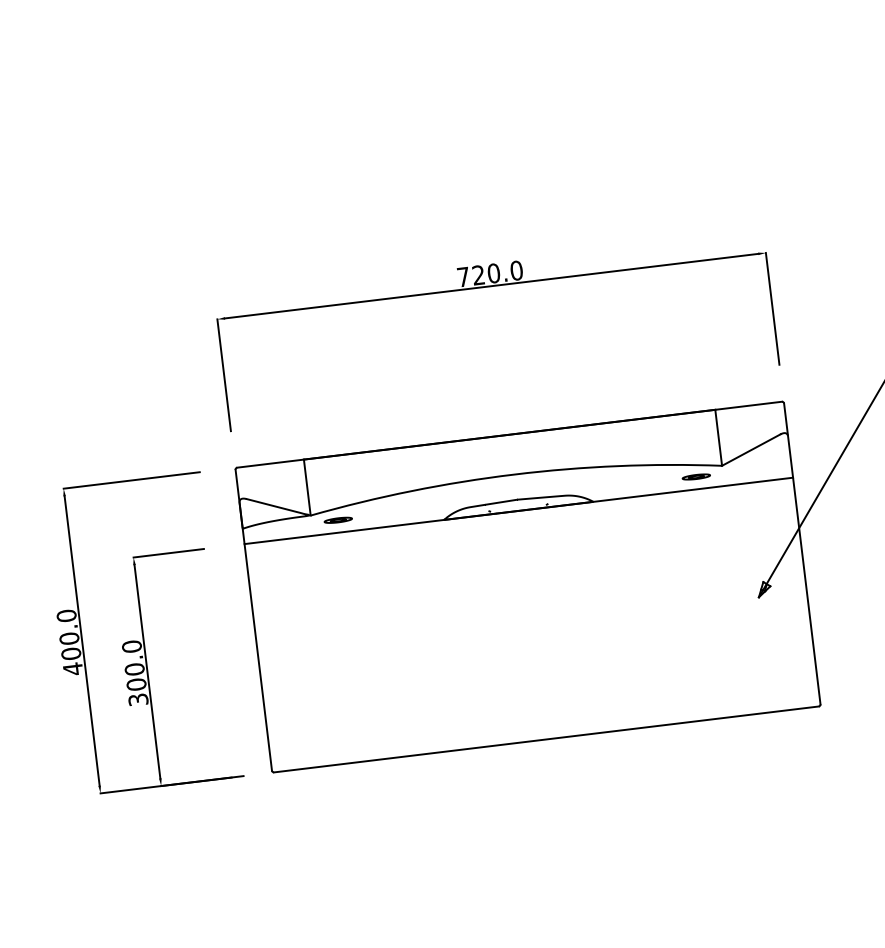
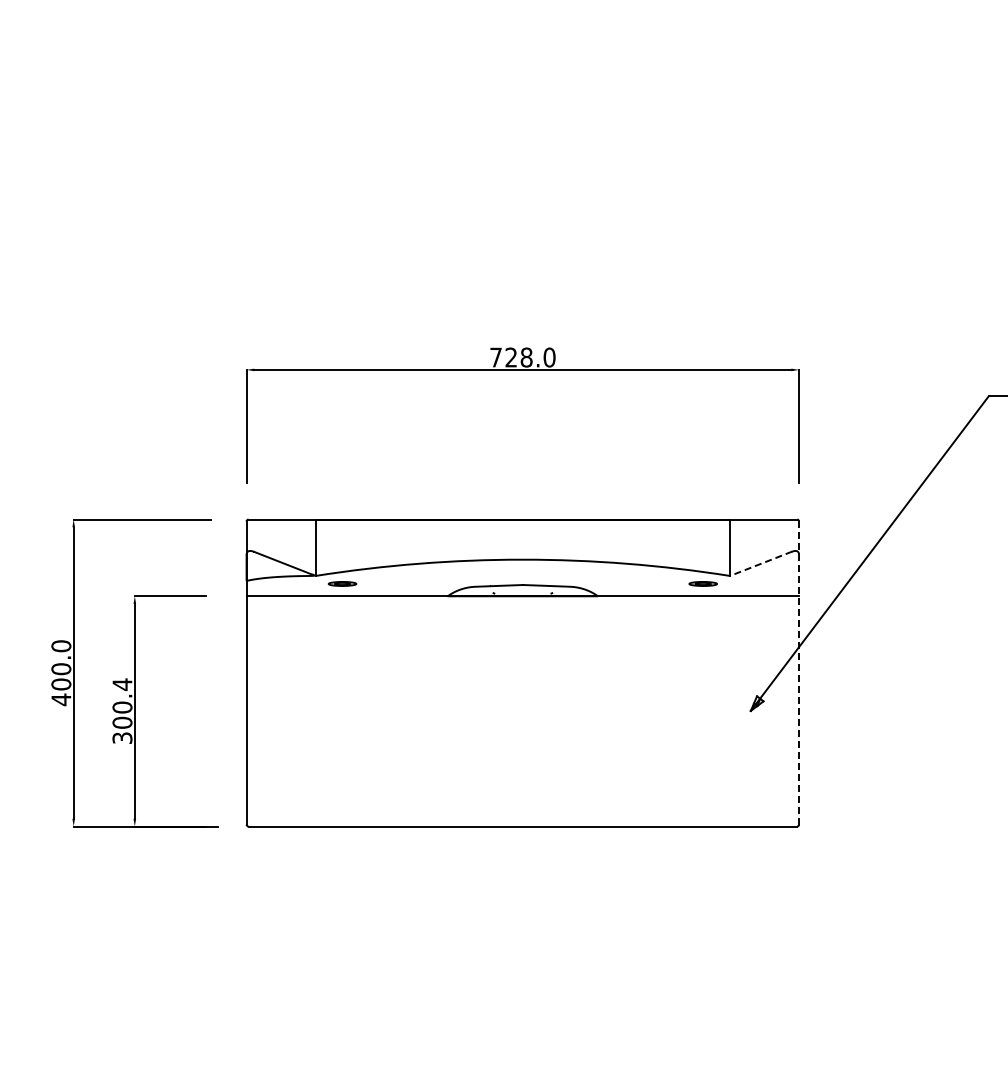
text: (493, 273) -> (526, 357), 720.0 -> 728.0
line: (750, 449) -> (760, 563), solid -> dashed
line: (802, 554) -> (799, 673), solid -> dashed
text: (131, 646) -> (122, 684), 300.0 -> 300.4

